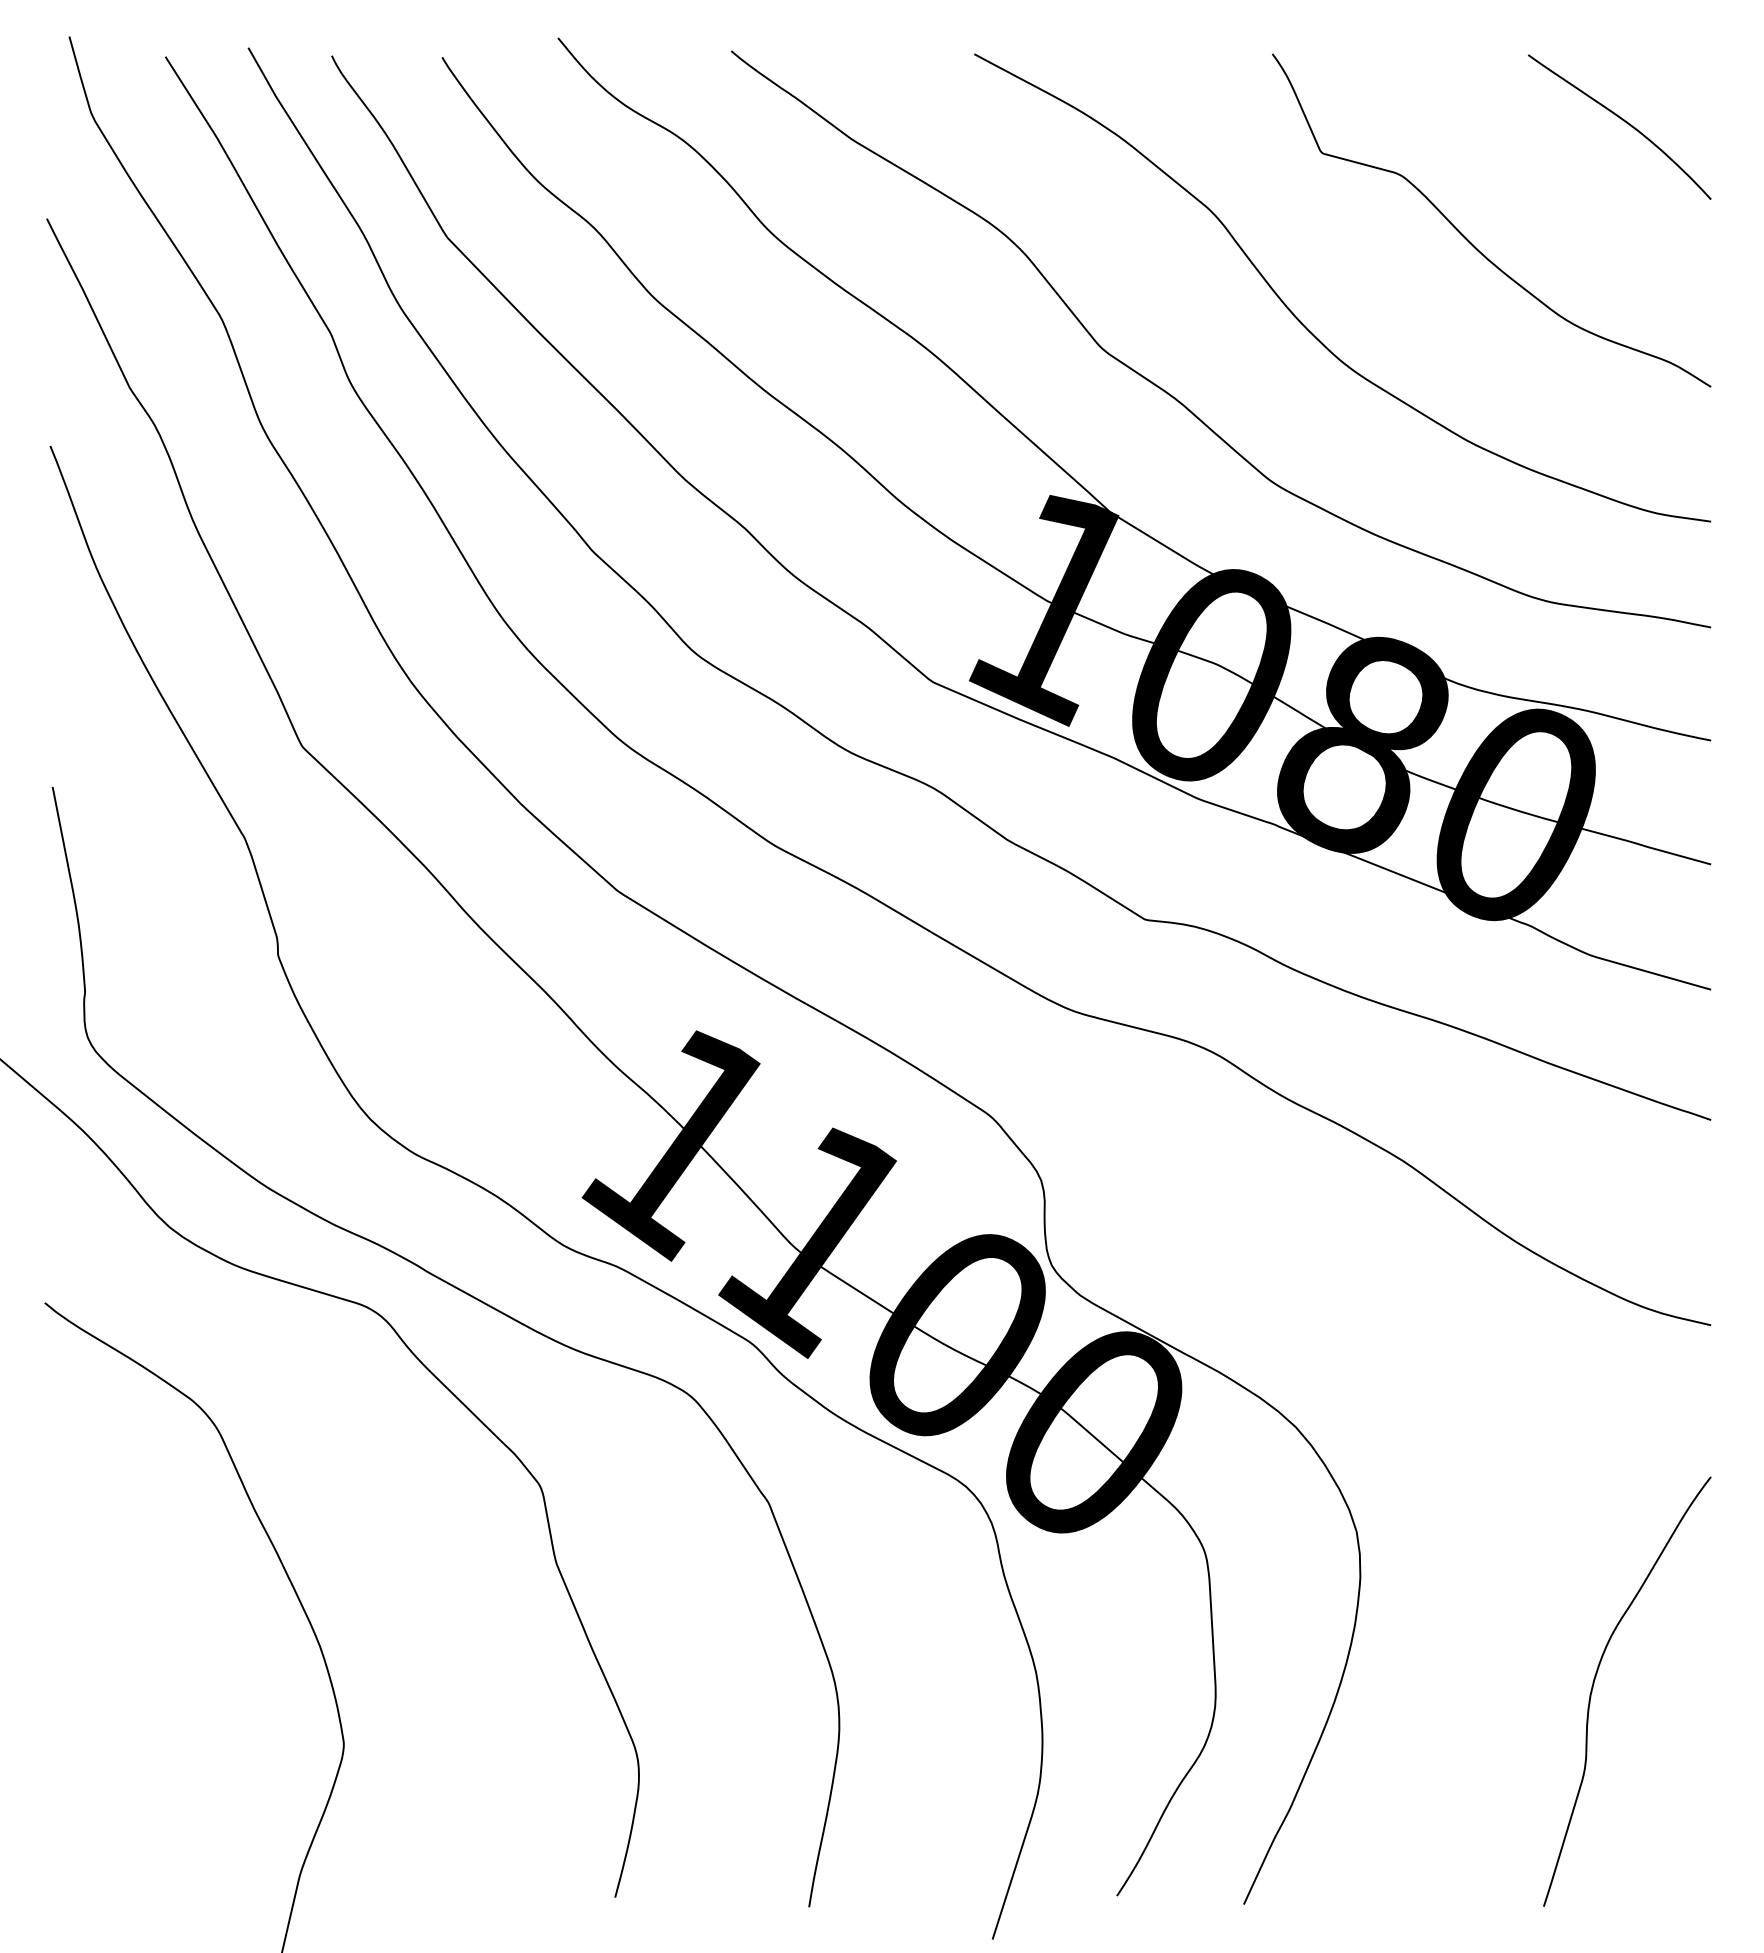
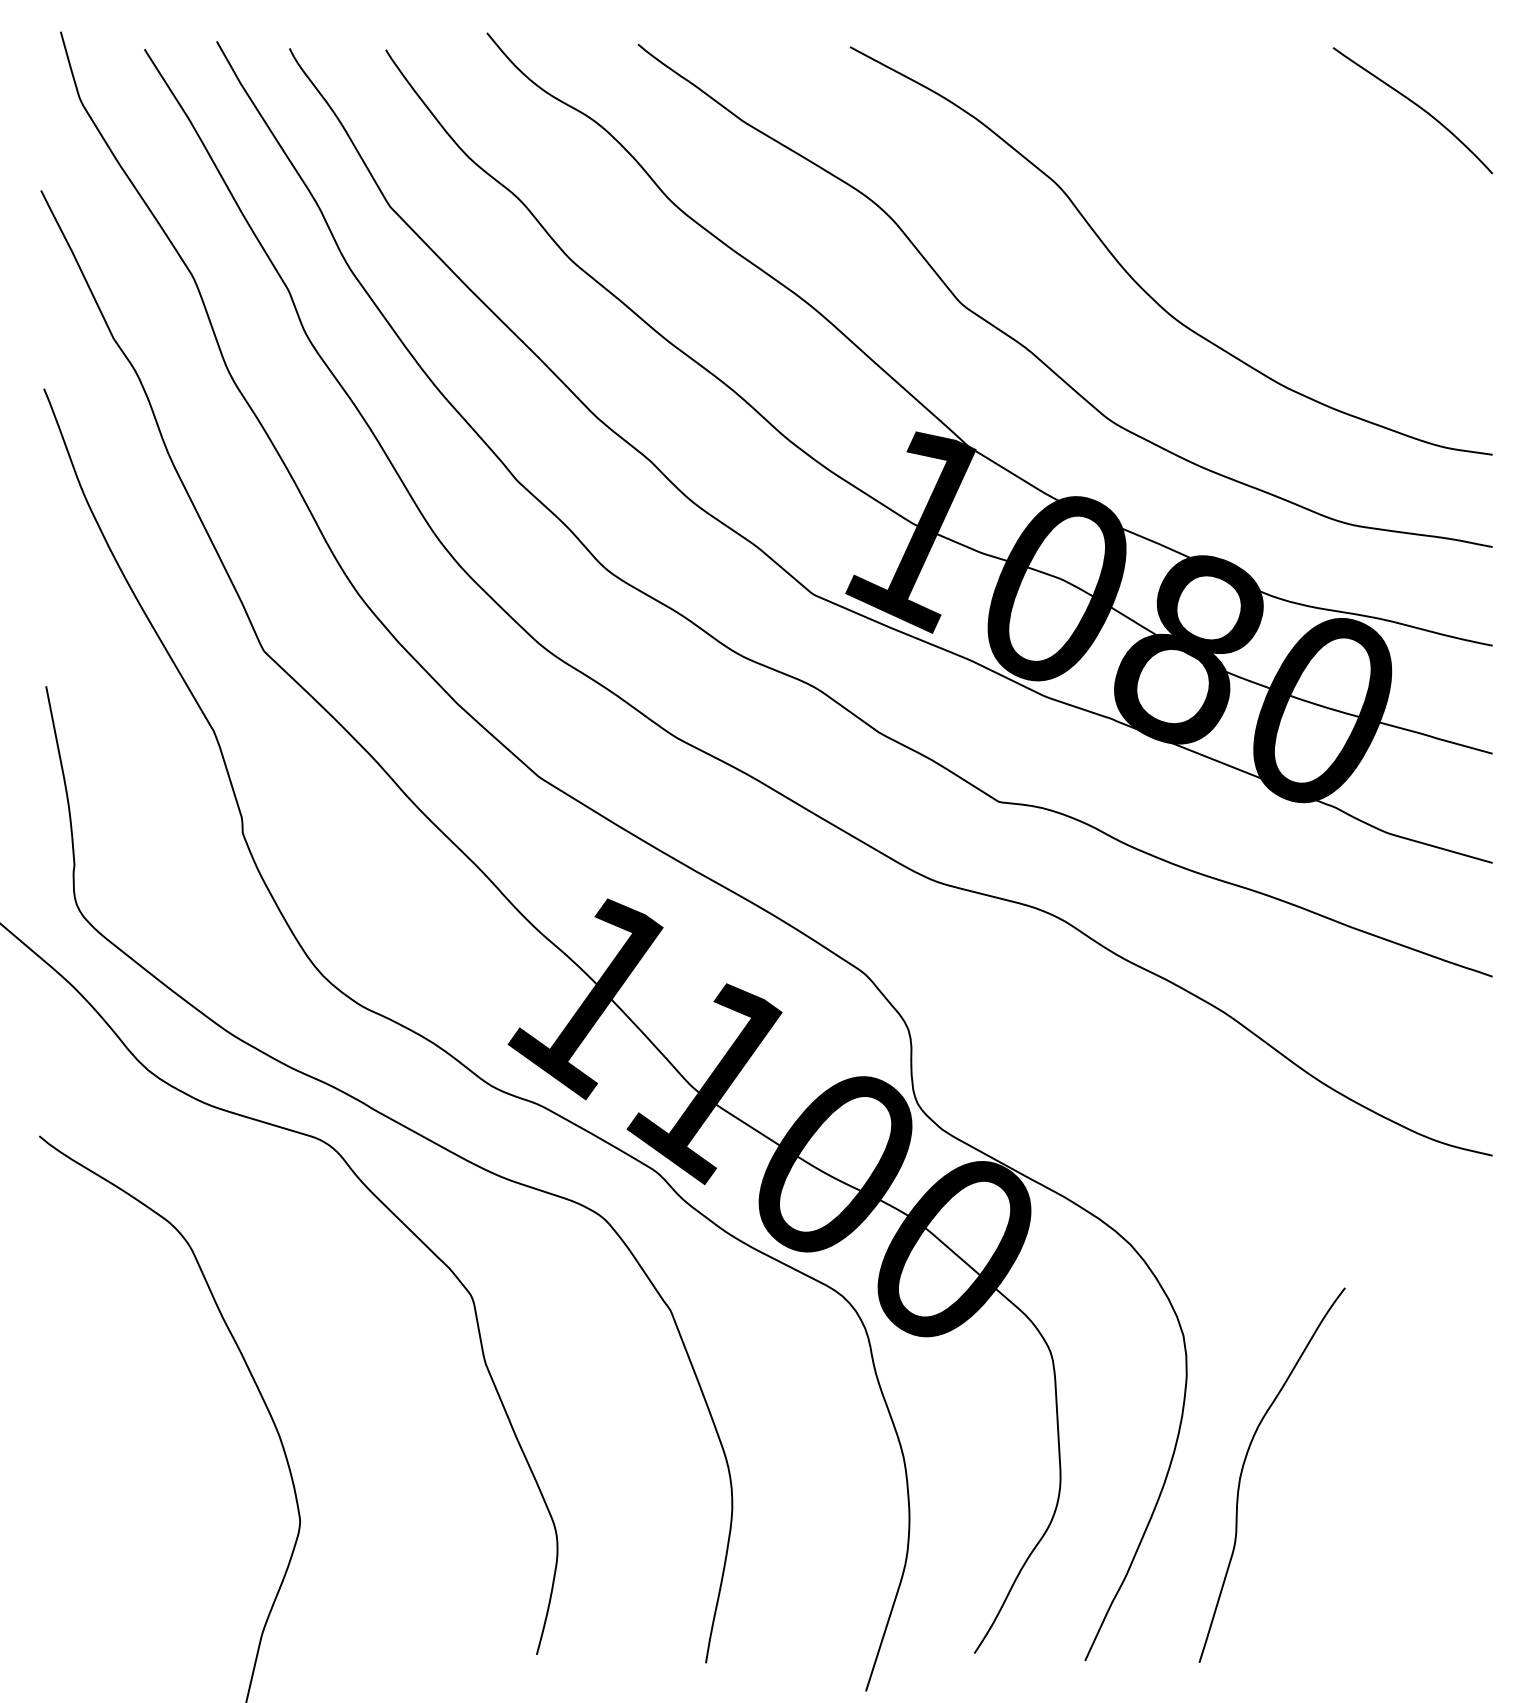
curve: (1470, 241) -> (1282, 210), removed
curve: (1594, 1684) -> (1243, 1469), moved

